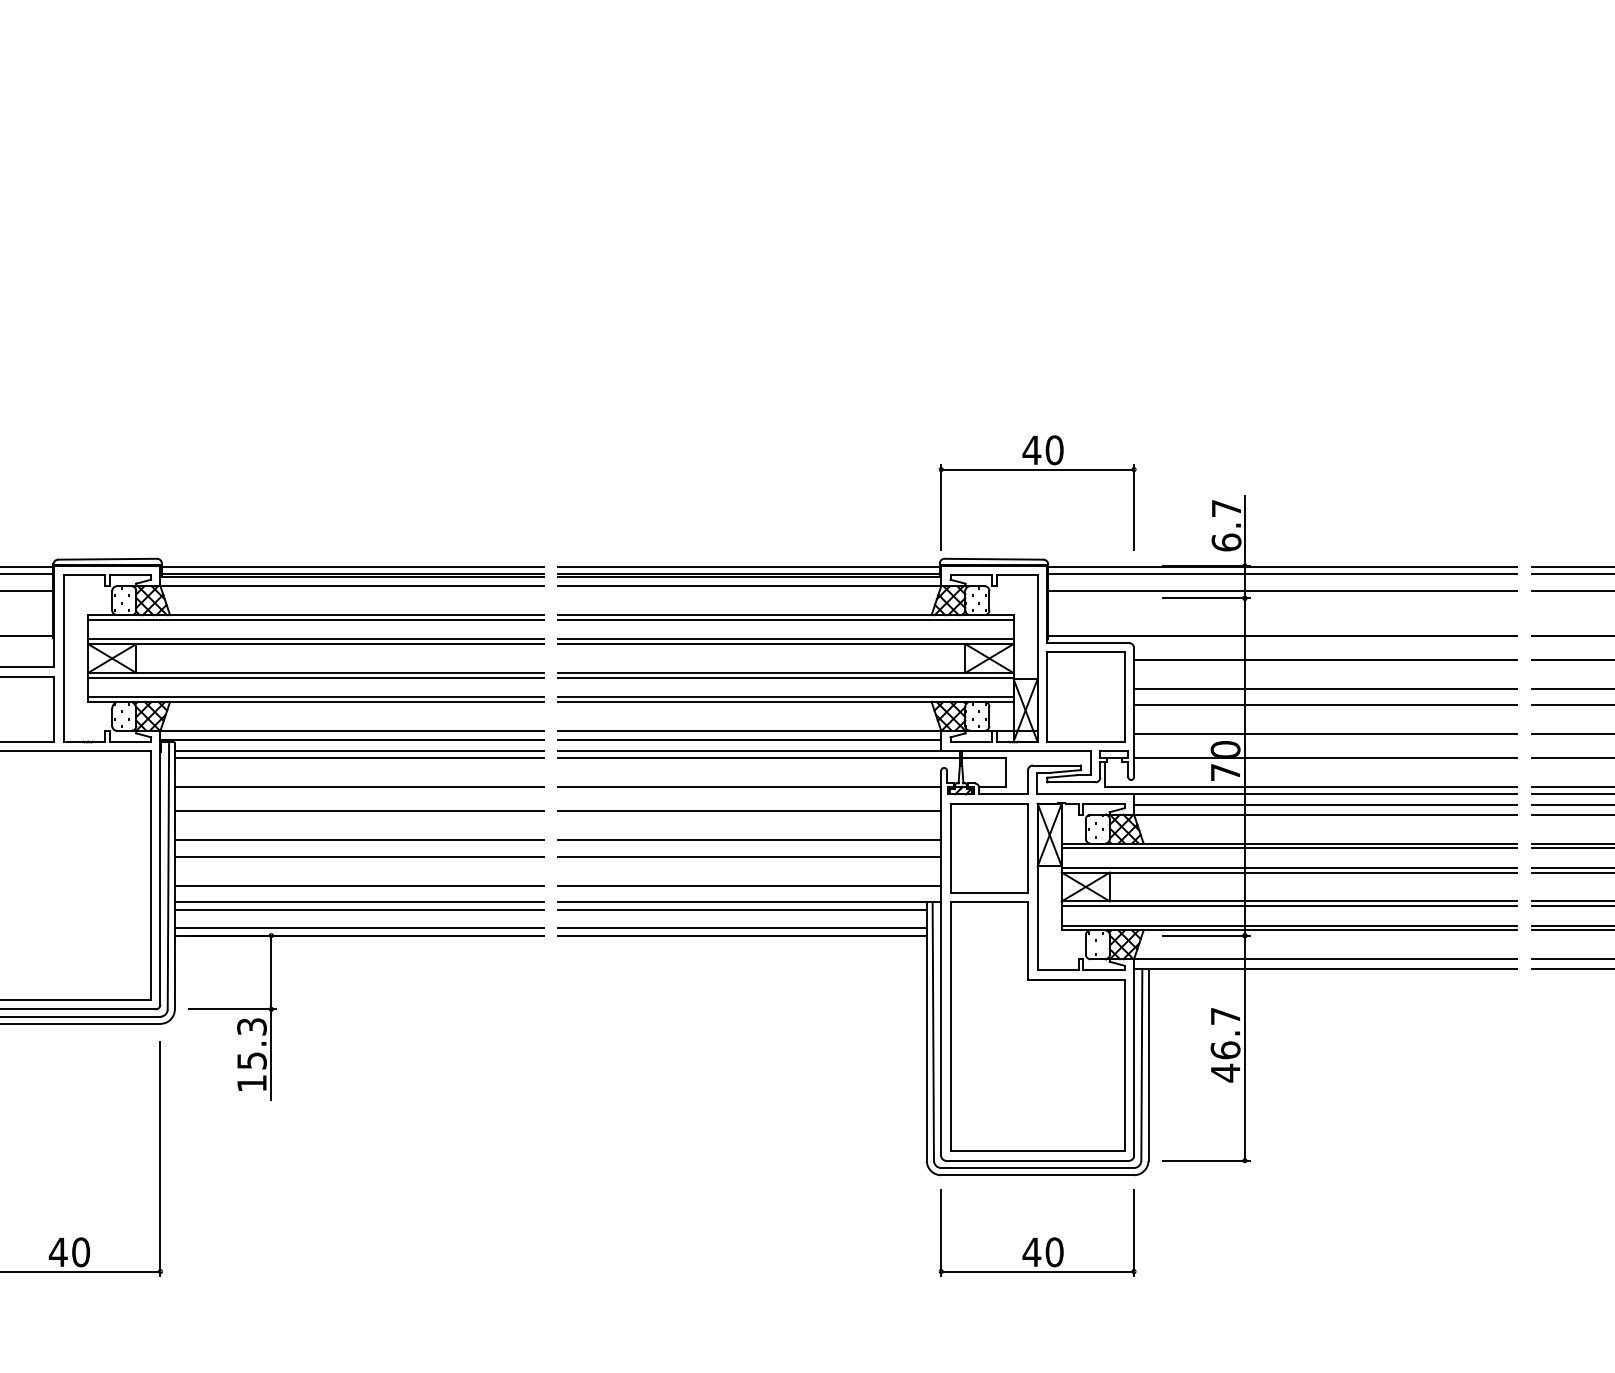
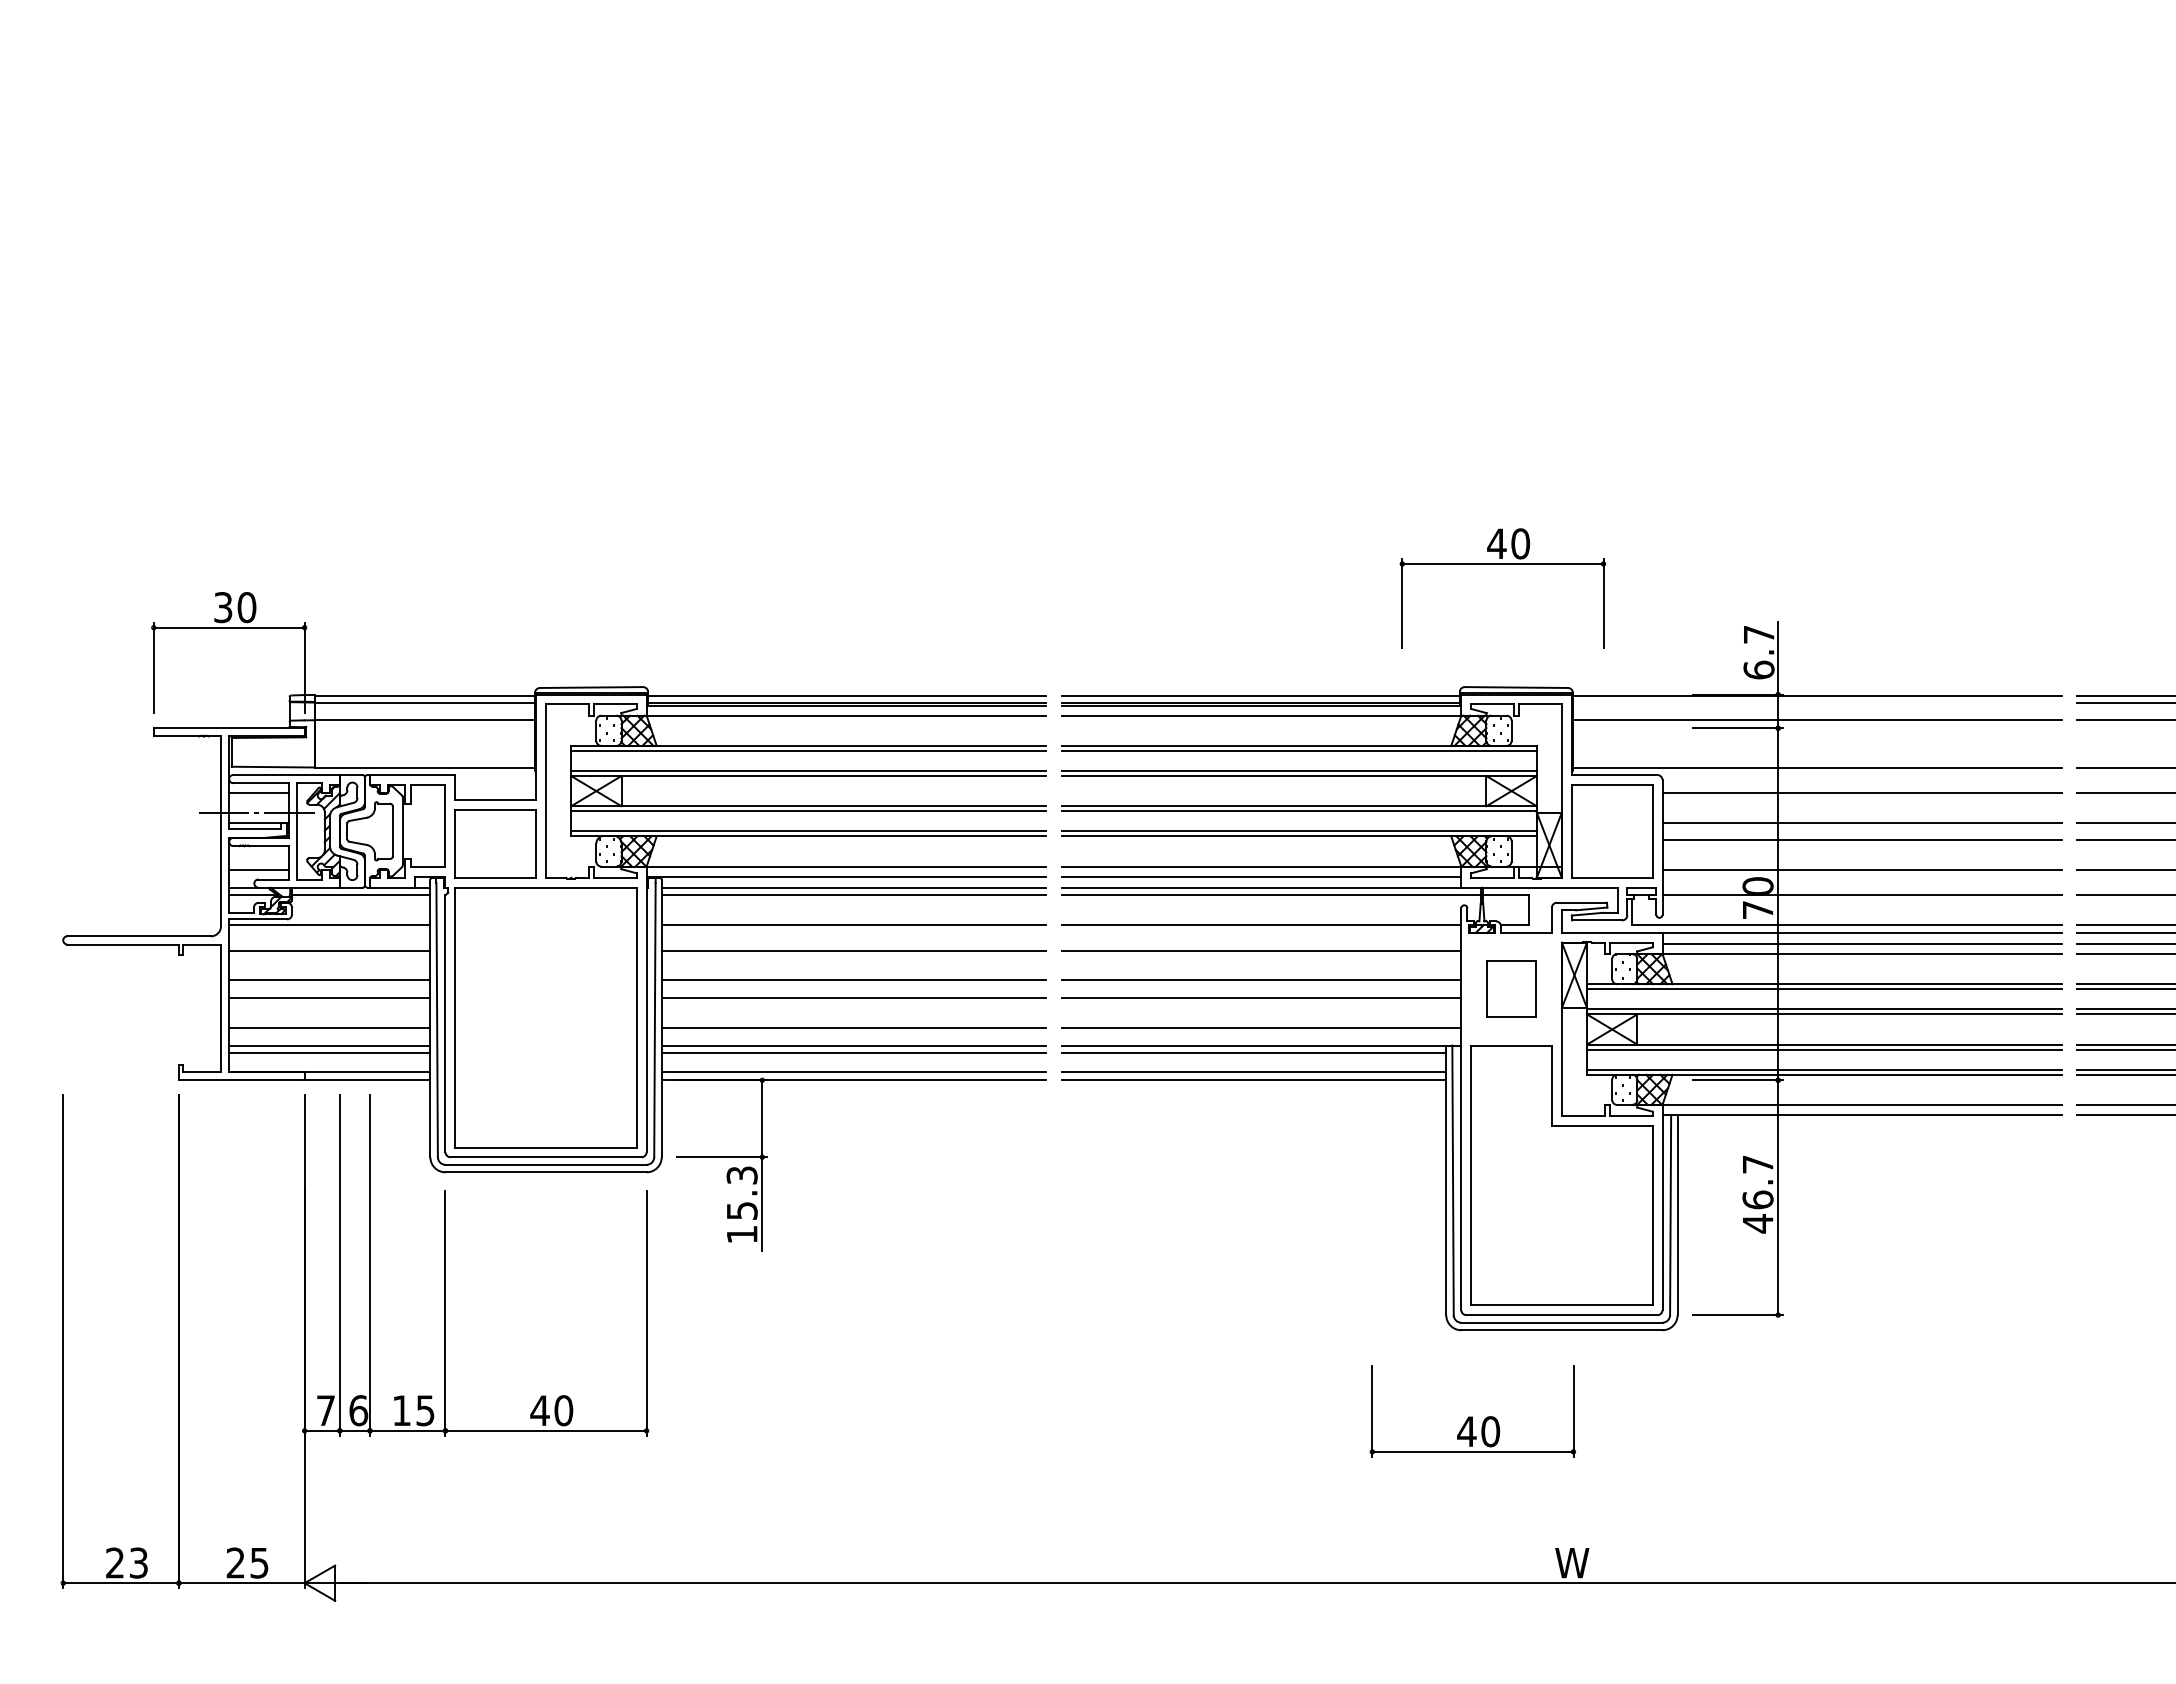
part: (1037, 470) -> (1502, 564), moved
line: (1282, 573) -> (1817, 702), removed
part: (989, 848) -> (1511, 989), size x0.6
part: (1037, 1232) -> (1472, 1411), moved

